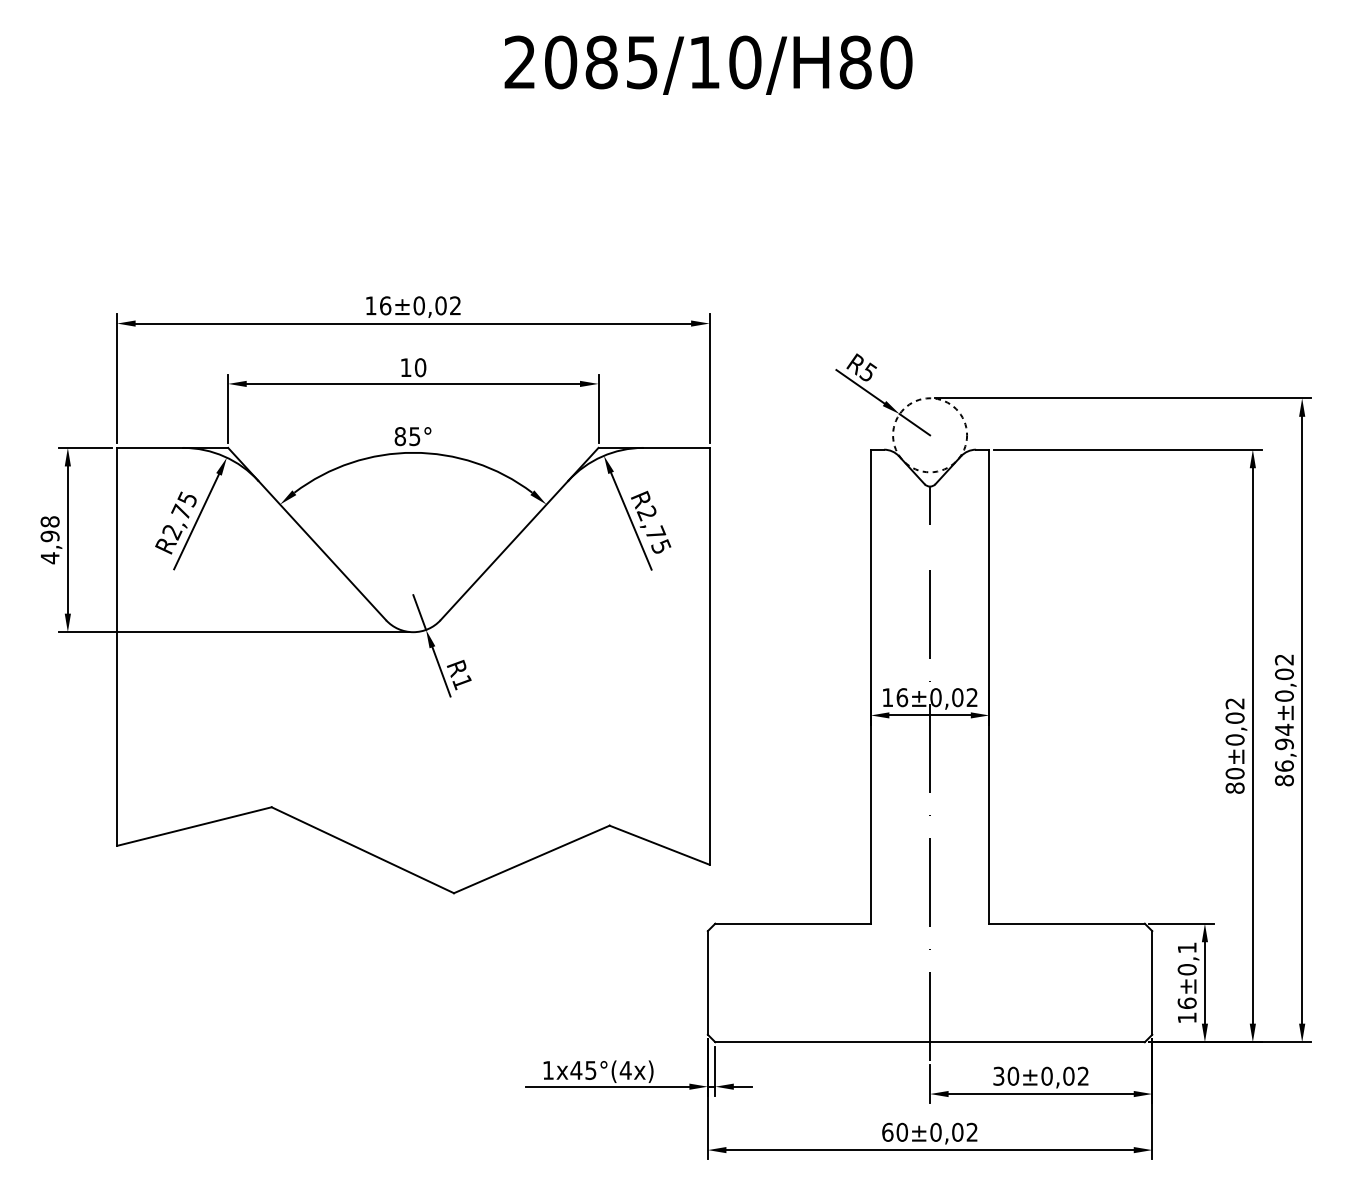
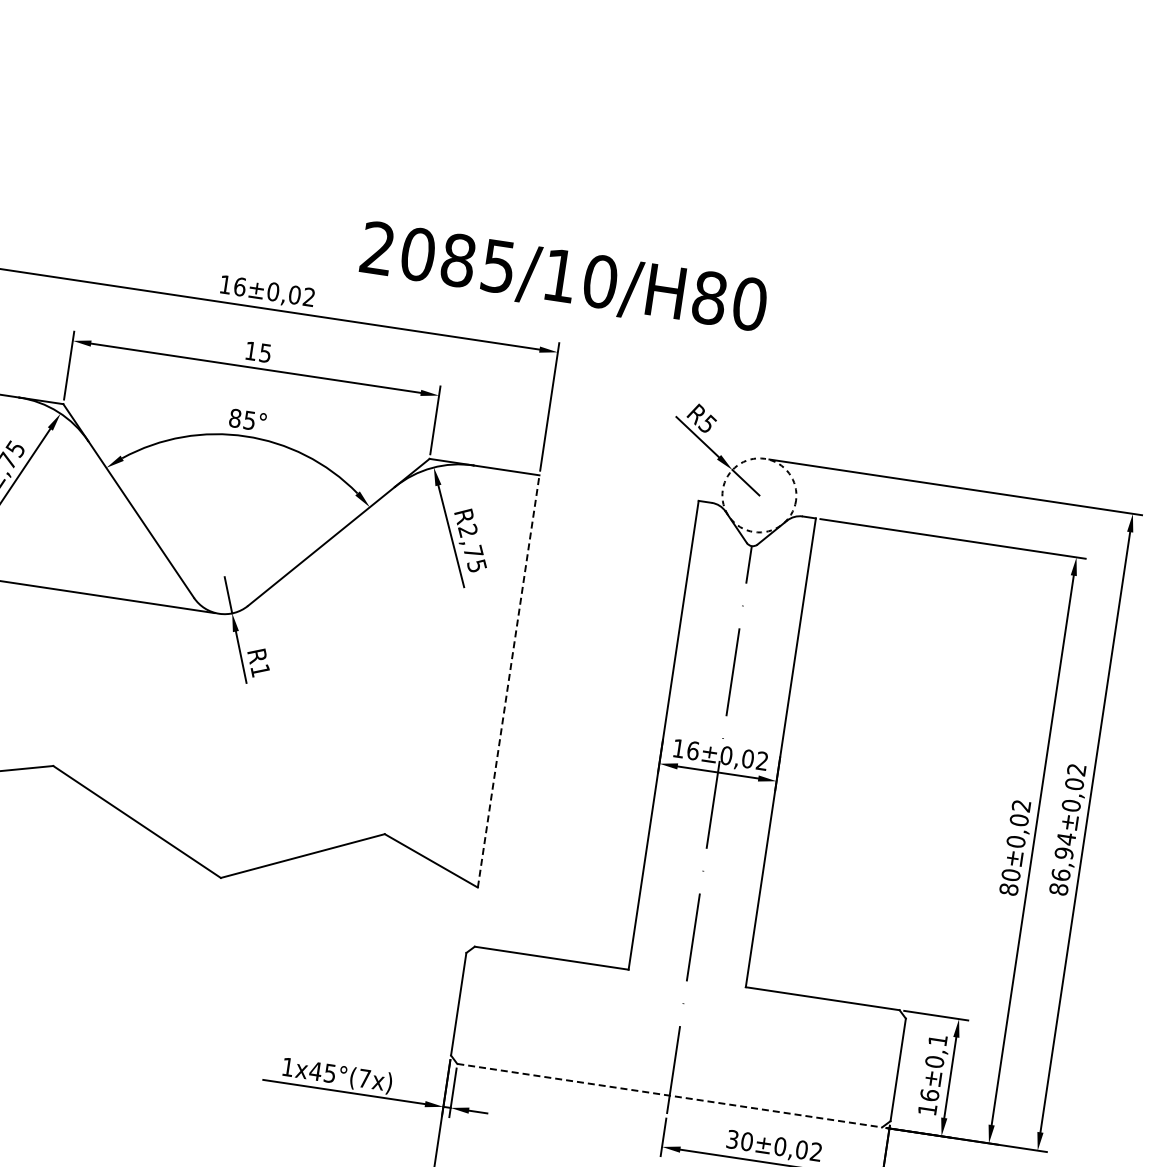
text: (708, 64) -> (563, 278), moved
text: (420, 367) -> (265, 353), 10 -> 15
line: (709, 655) -> (508, 680), solid -> dashed
line: (930, 1042) -> (670, 1096), solid -> dashed
text: (625, 1070) -> (364, 1078), 1x45°(4x) -> 1x45°(7x)

